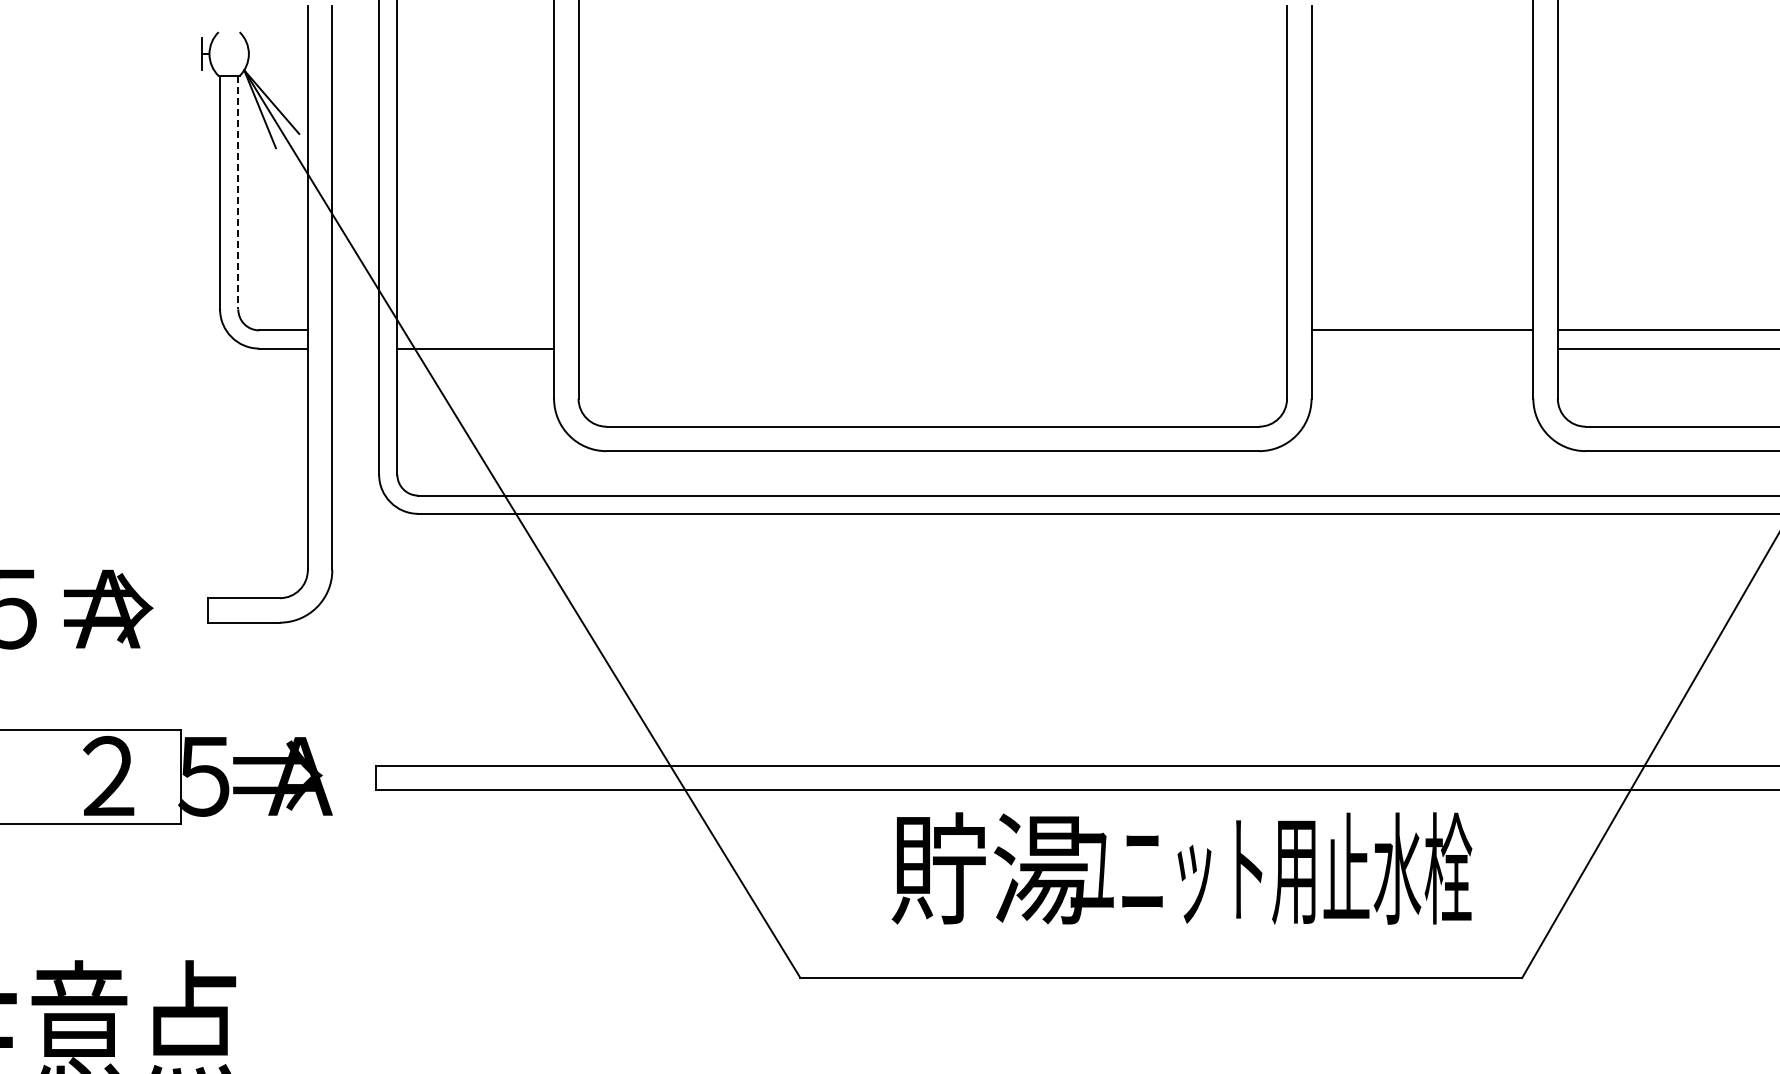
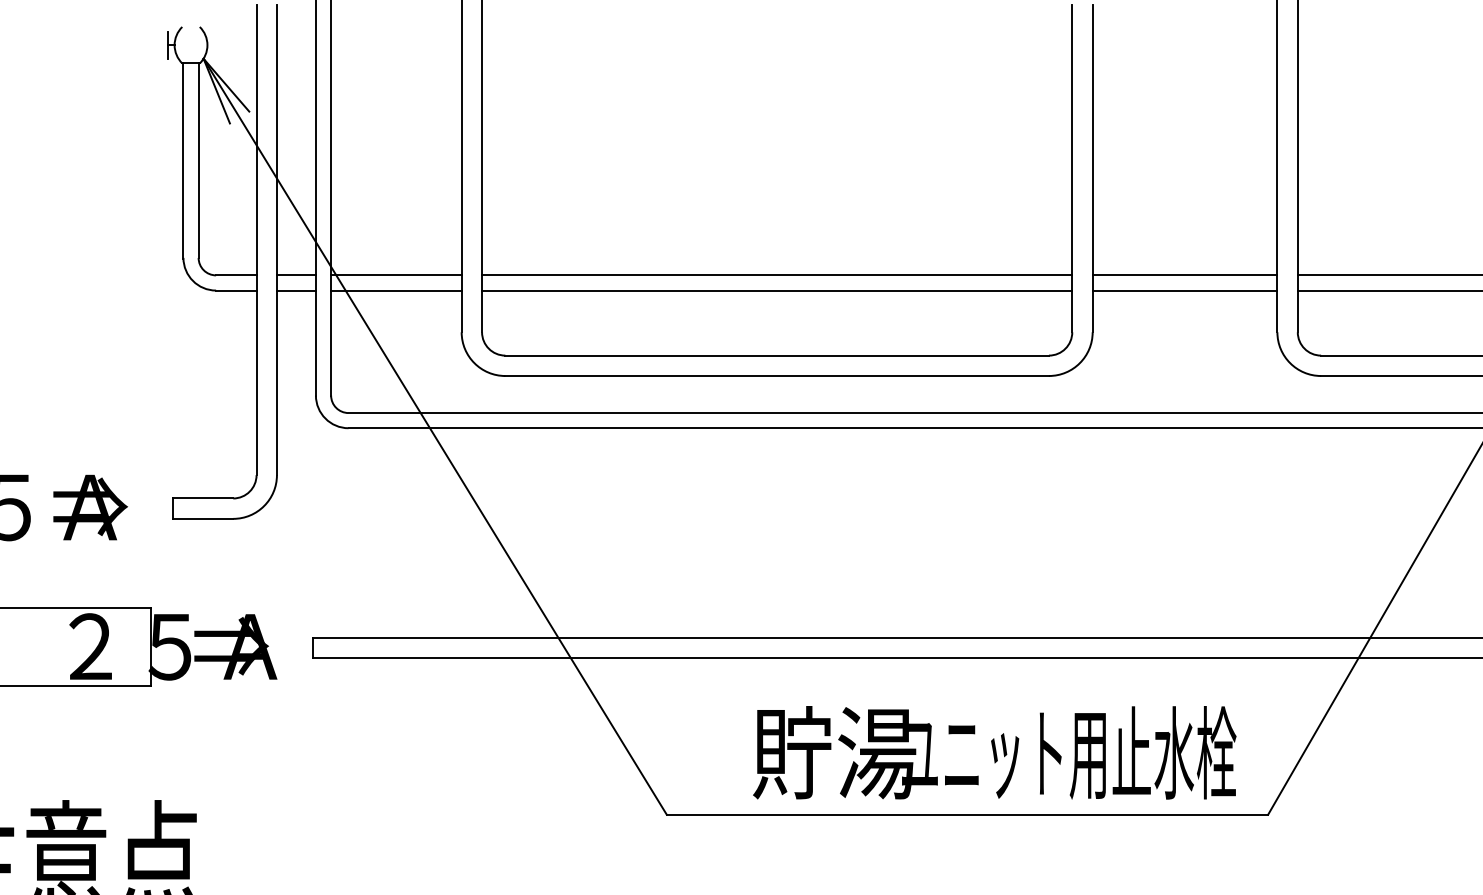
line: (238, 192) -> (198, 160), dashed -> solid
line: (355, 330) -> (296, 275), added
line: (475, 330) -> (396, 275), added
line: (932, 330) -> (776, 275), added
line: (355, 348) -> (296, 290), added
line: (932, 348) -> (776, 290), added
line: (1422, 348) -> (1185, 290), added
text: (1181, 868) -> (994, 752), moved

